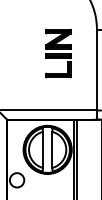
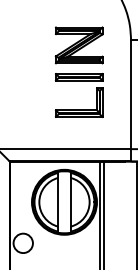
part: (58, 53) -> (78, 72), size x1.4

